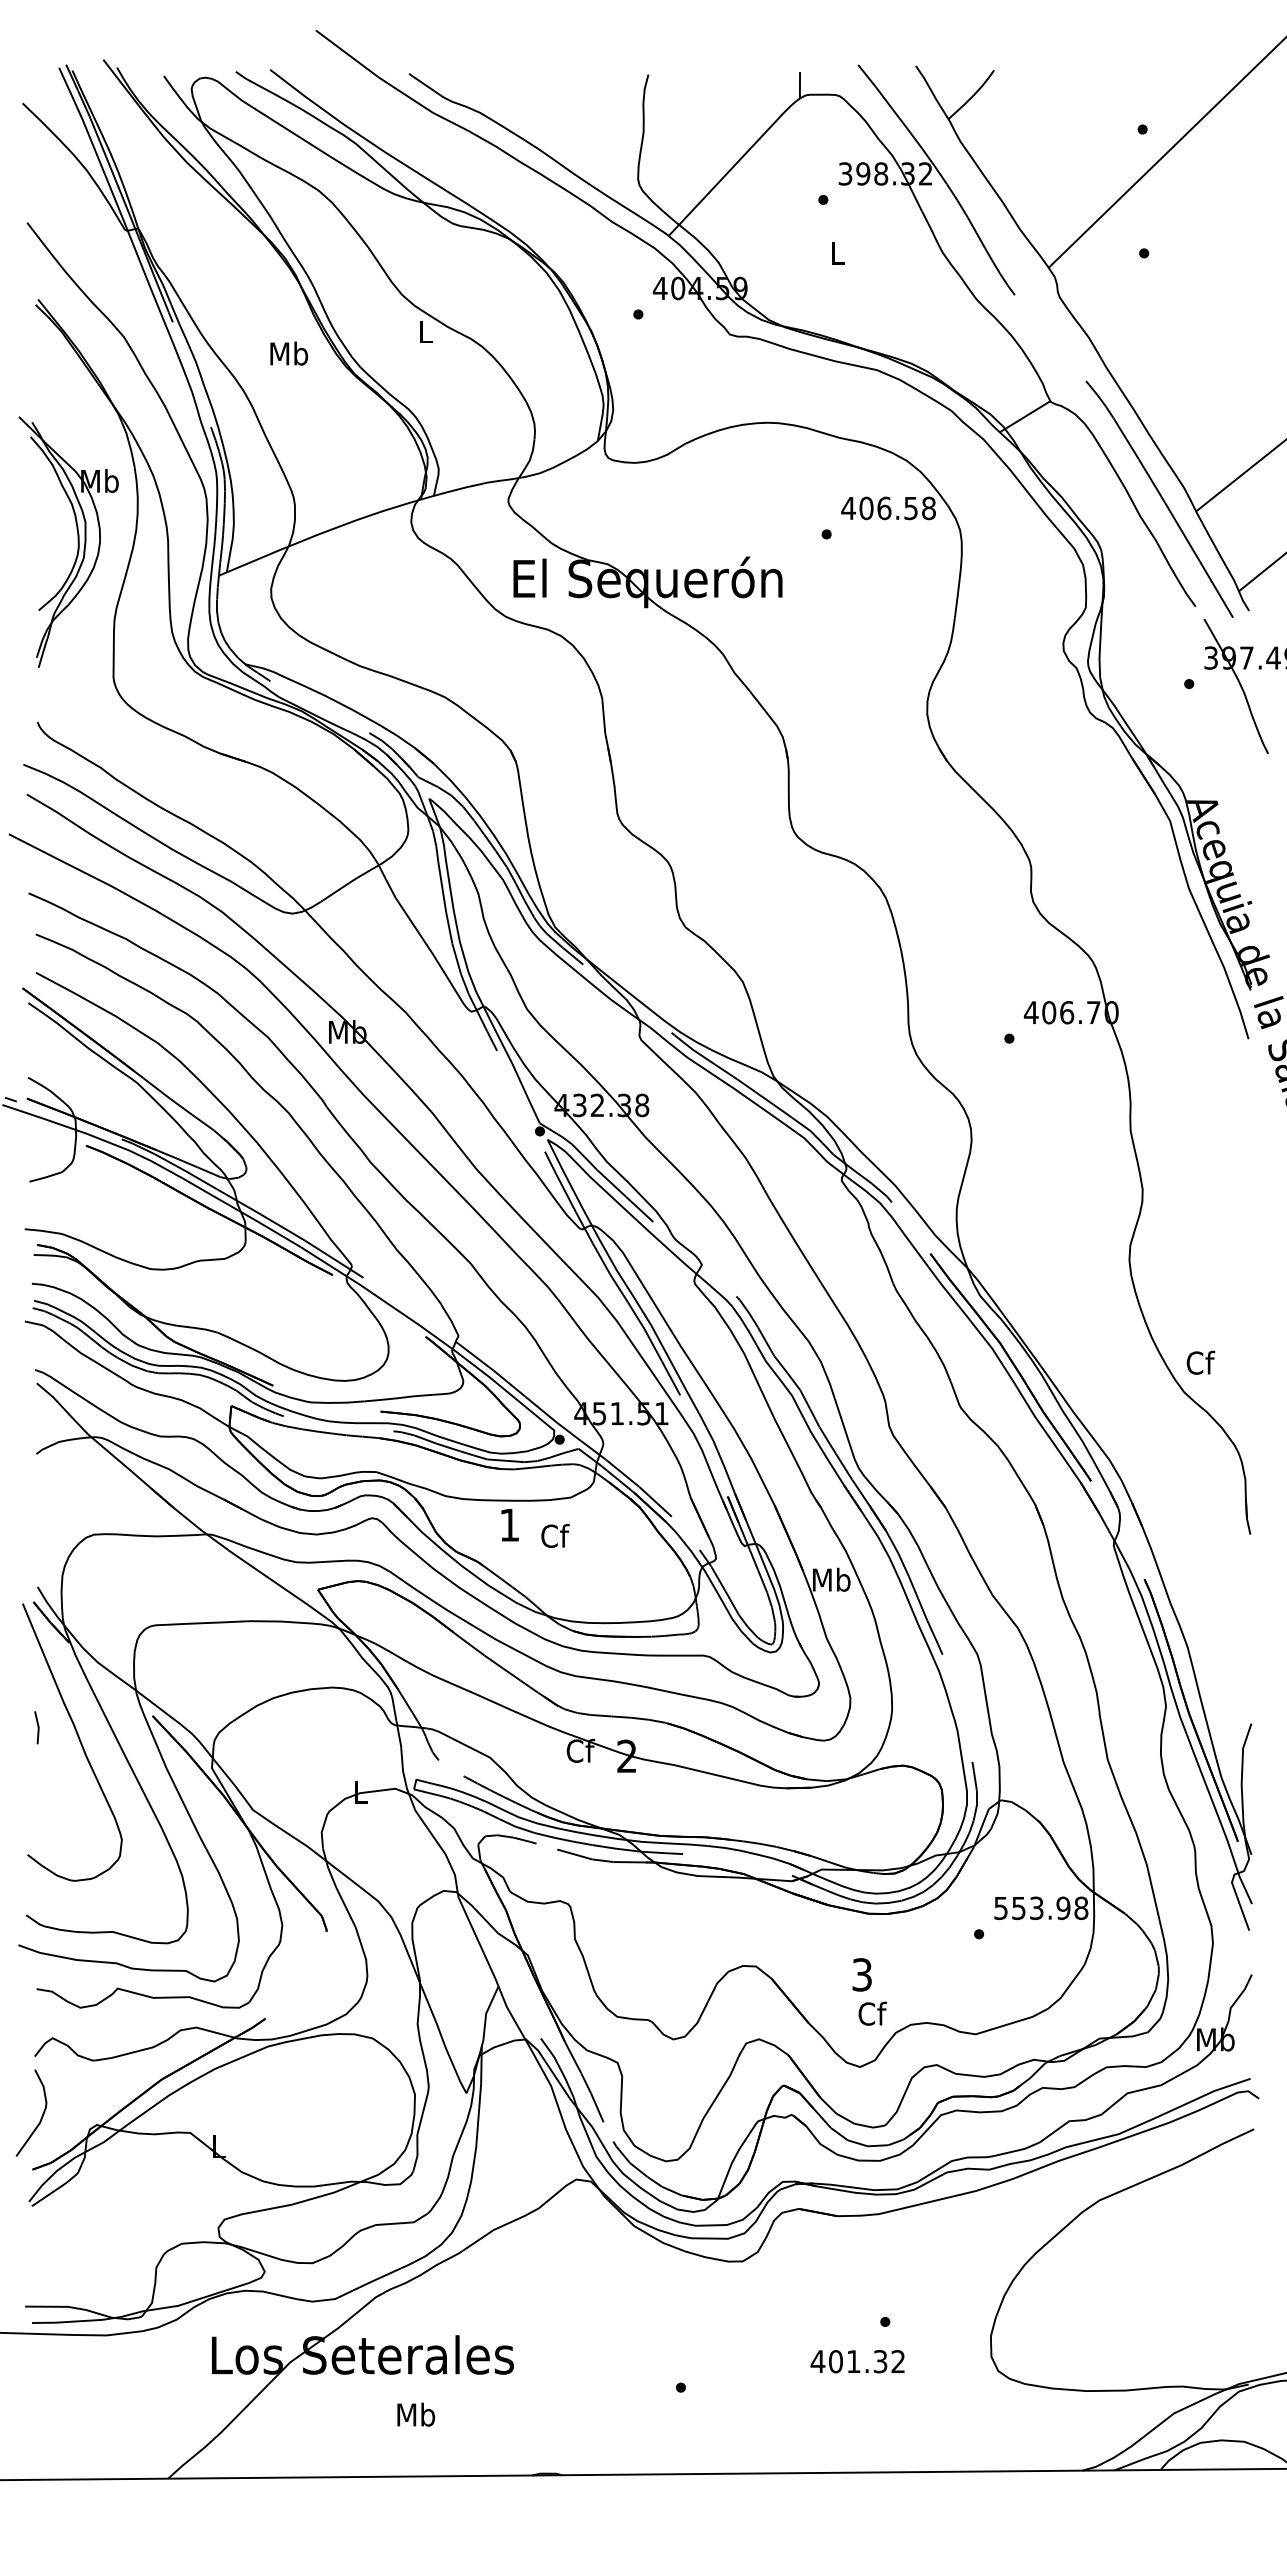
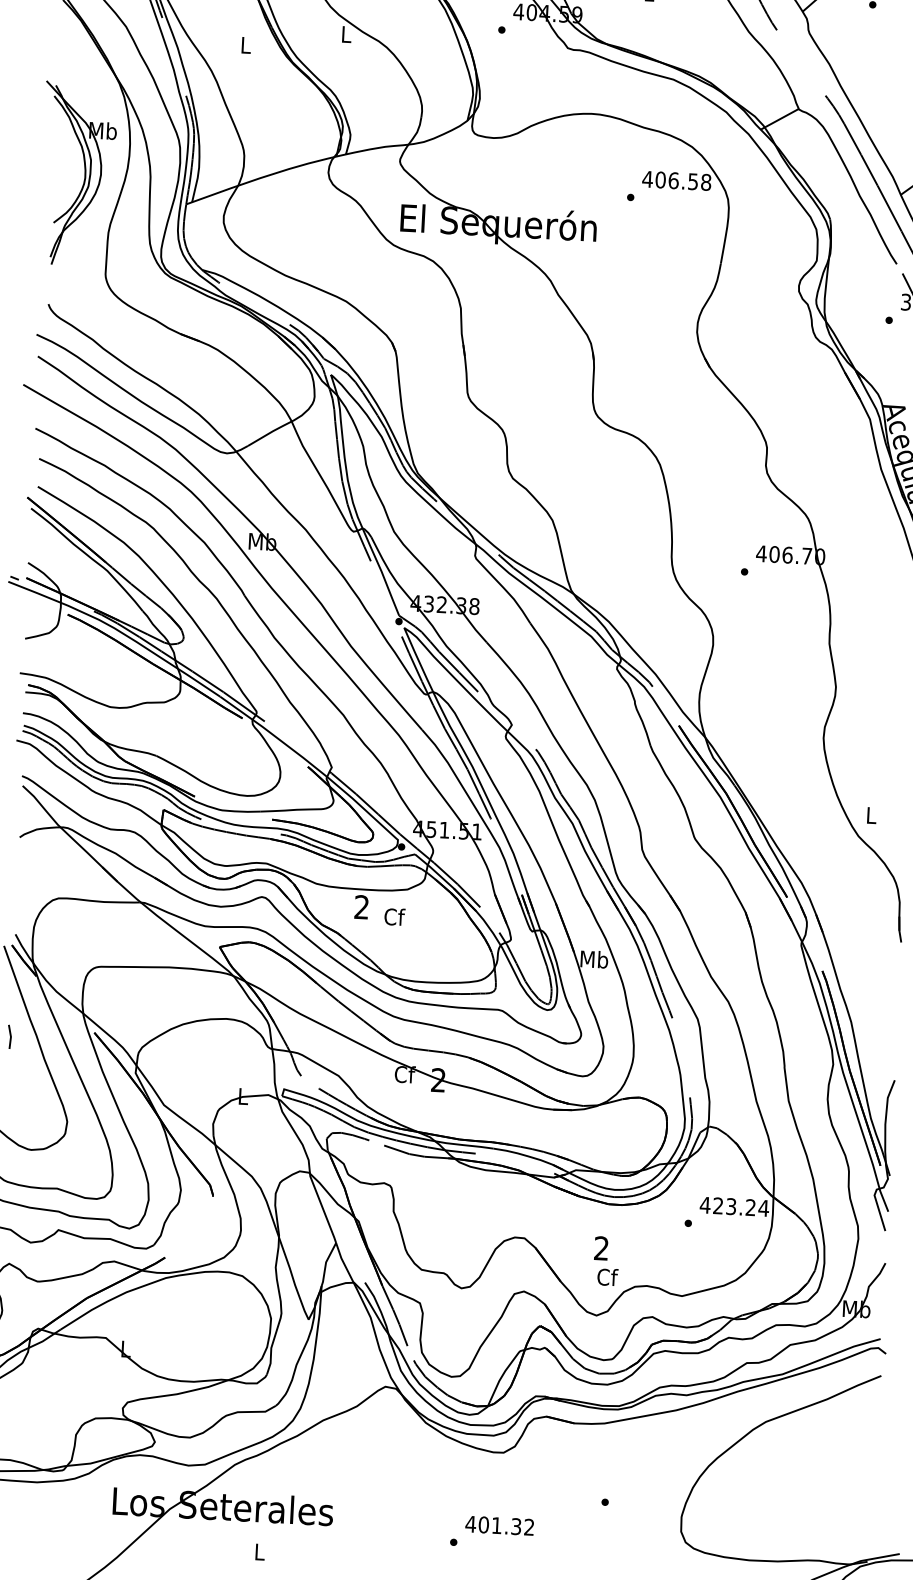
text: (289, 353) -> (246, 45), Mb -> L
text: (1200, 1362) -> (871, 815), Cf -> L
text: (509, 1524) -> (361, 906), 1 -> 2
text: (1040, 1908) -> (734, 1206), 553.98 -> 423.24
text: (861, 1974) -> (601, 1248), 3 -> 2
text: (857, 2361) -> (499, 1525), moved
text: (416, 2414) -> (260, 1551), Mb -> L

